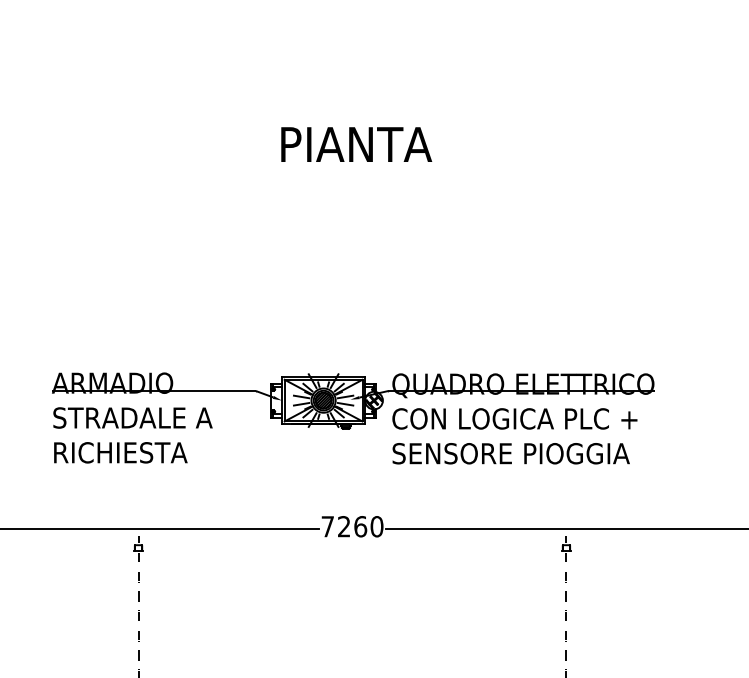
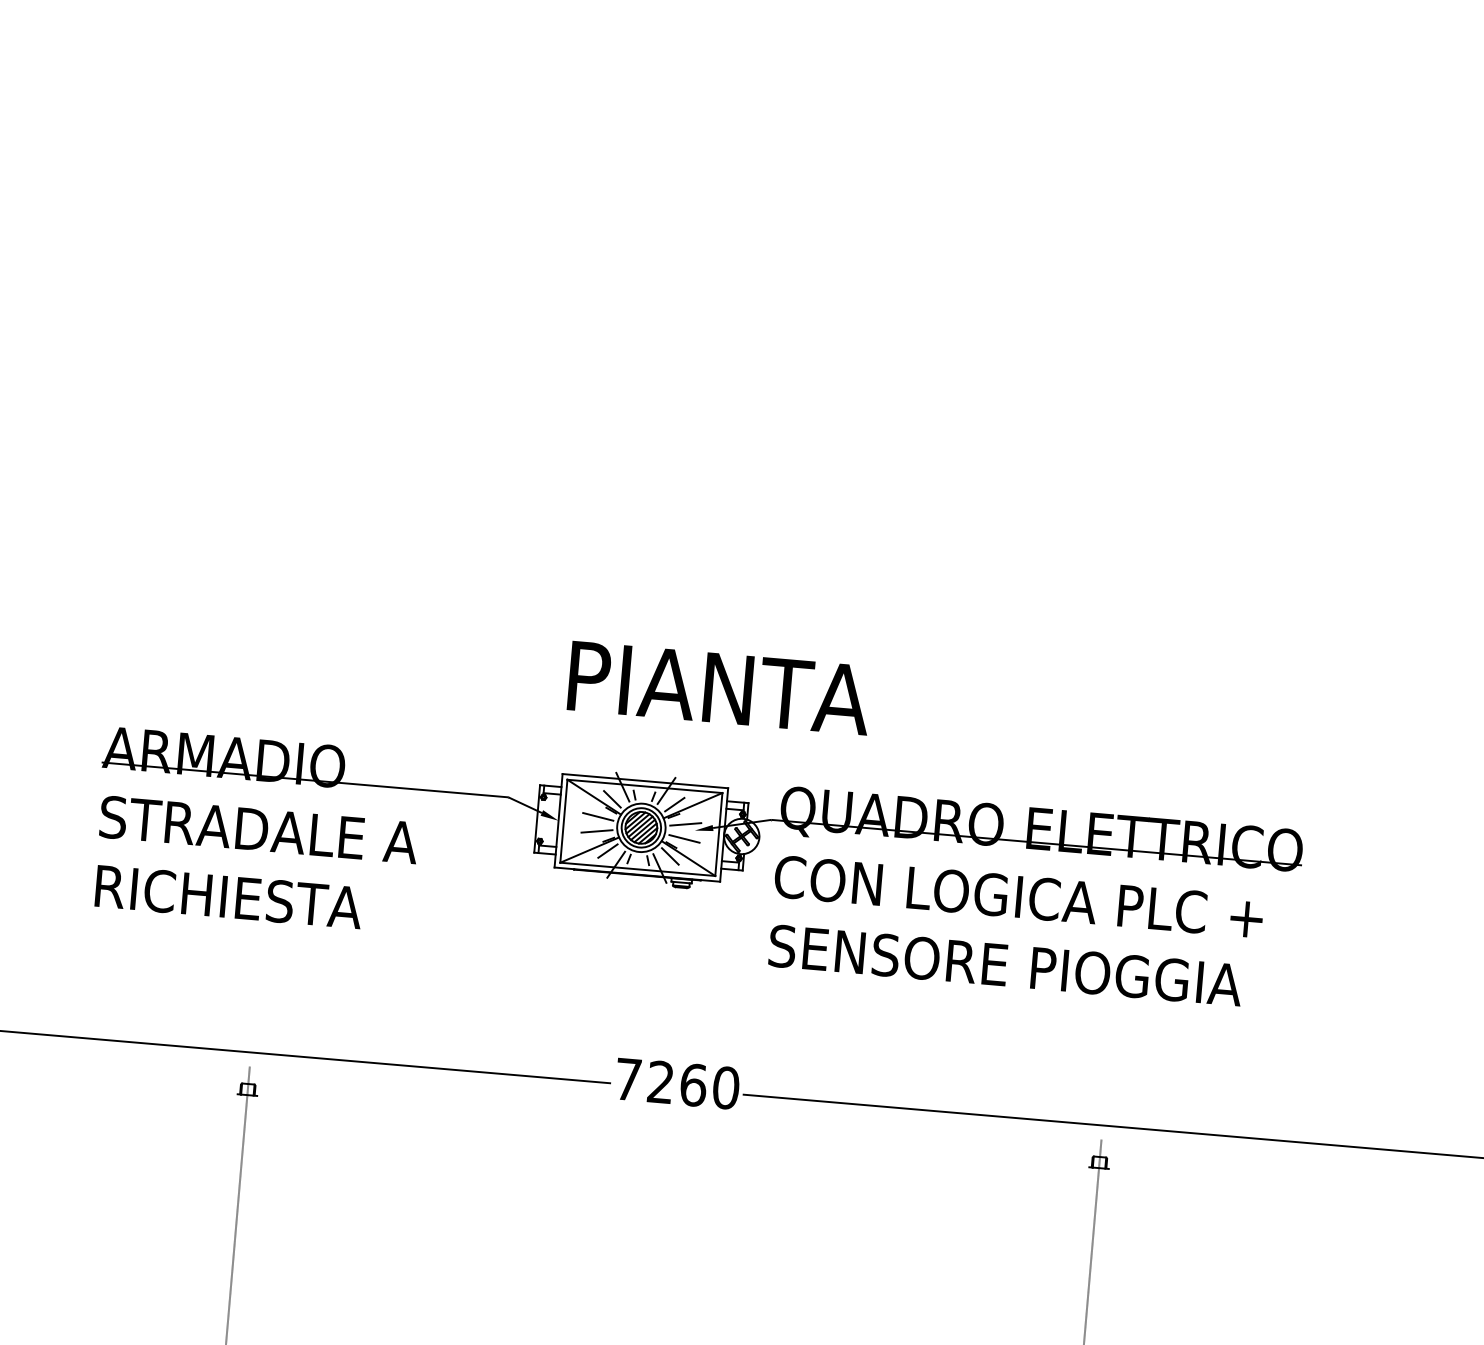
text: (356, 144) -> (719, 687), moved

